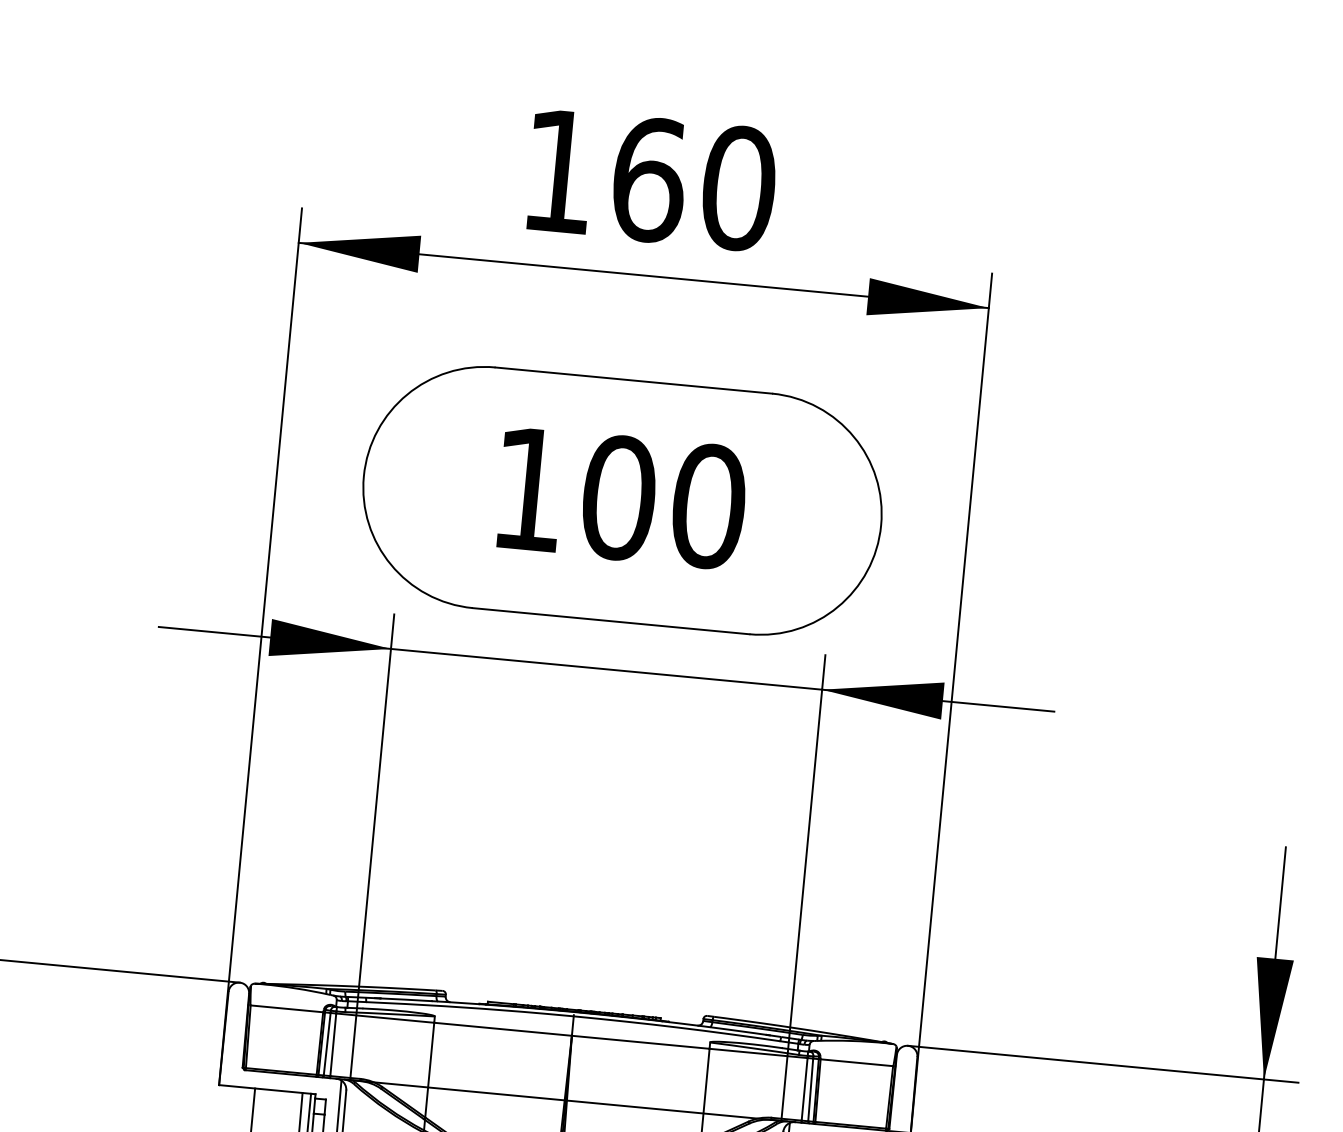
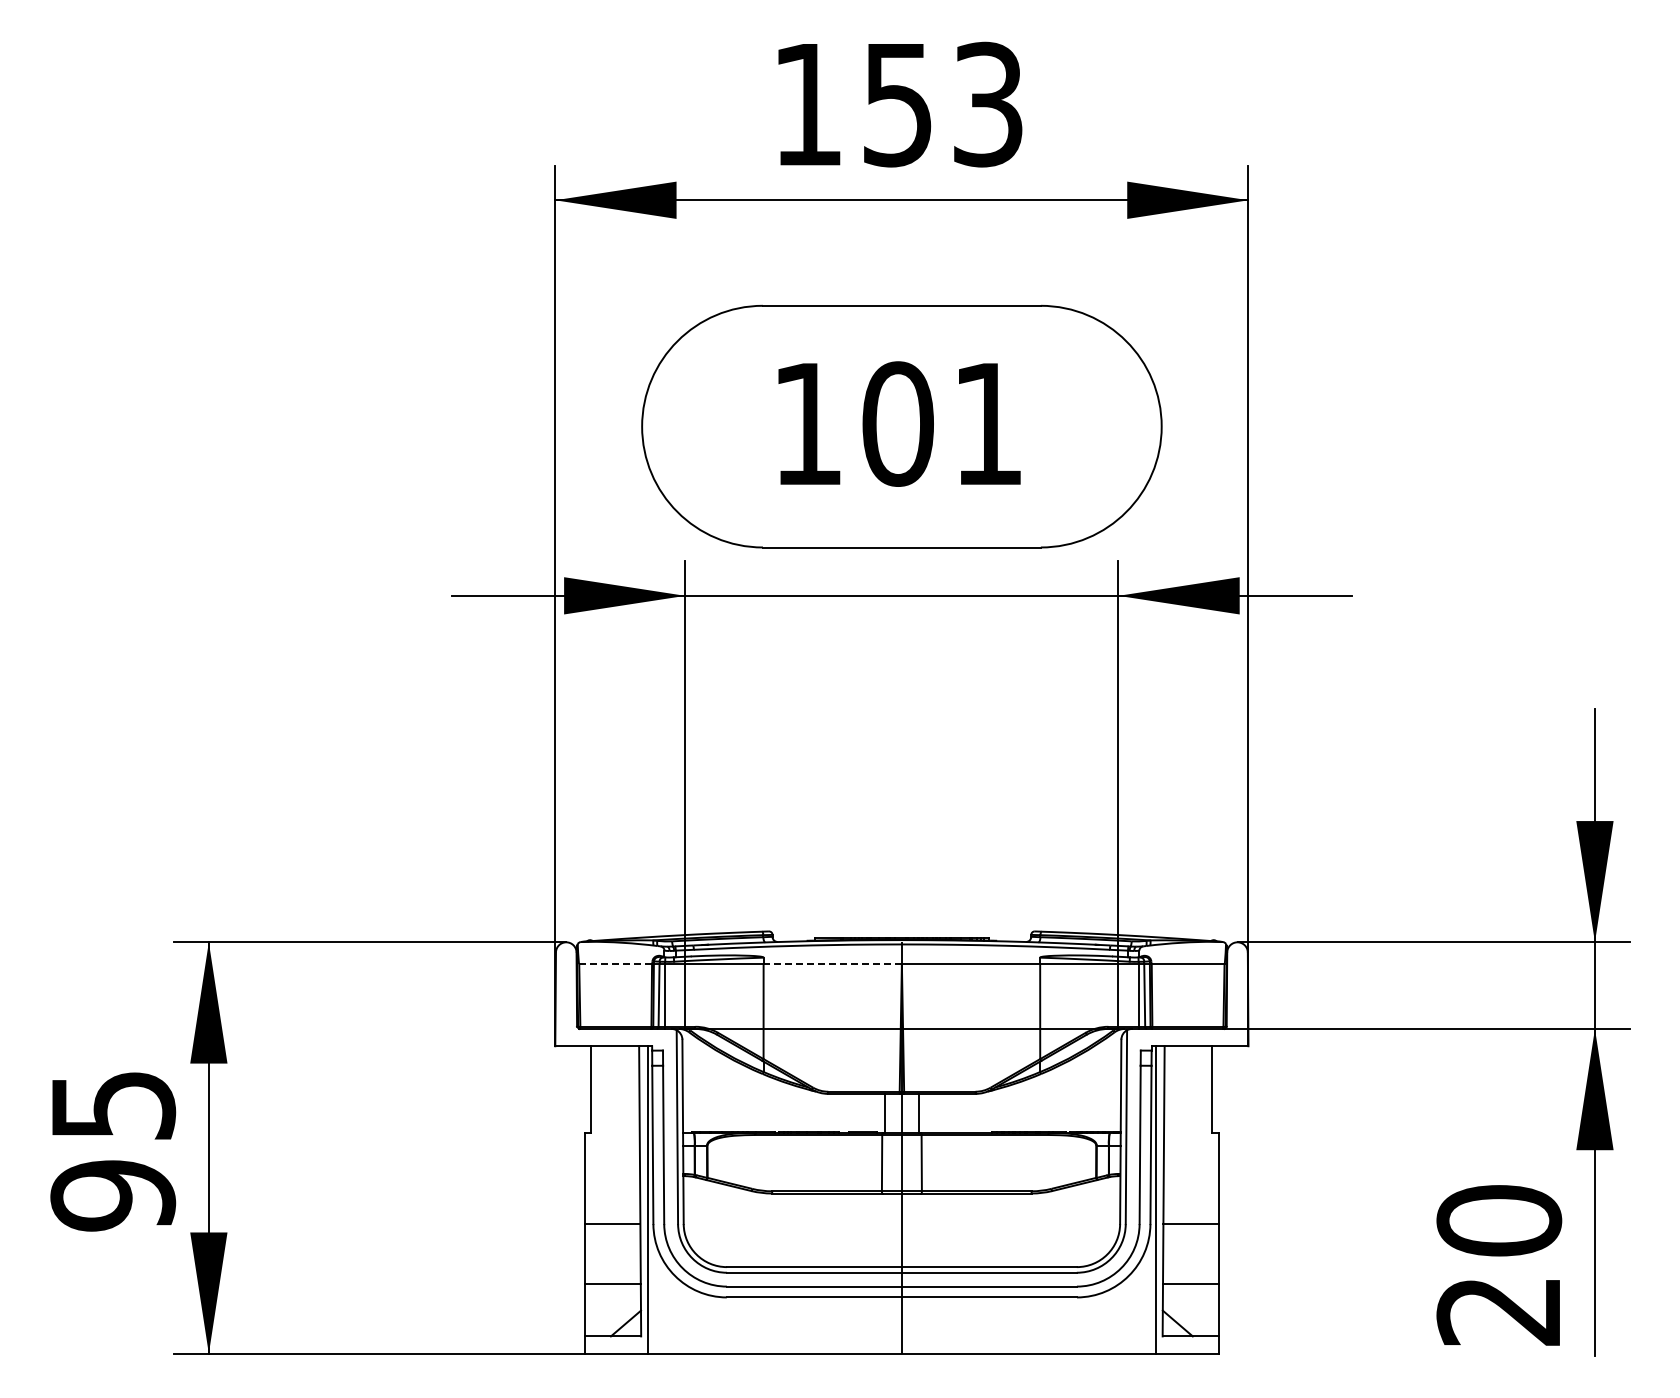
text: (694, 184) -> (943, 104), 160 -> 153
text: (709, 505) -> (988, 423), 100 -> 101
line: (286, 1008) -> (615, 963), solid -> dashed
line: (502, 1028) -> (832, 963), solid -> dashed

